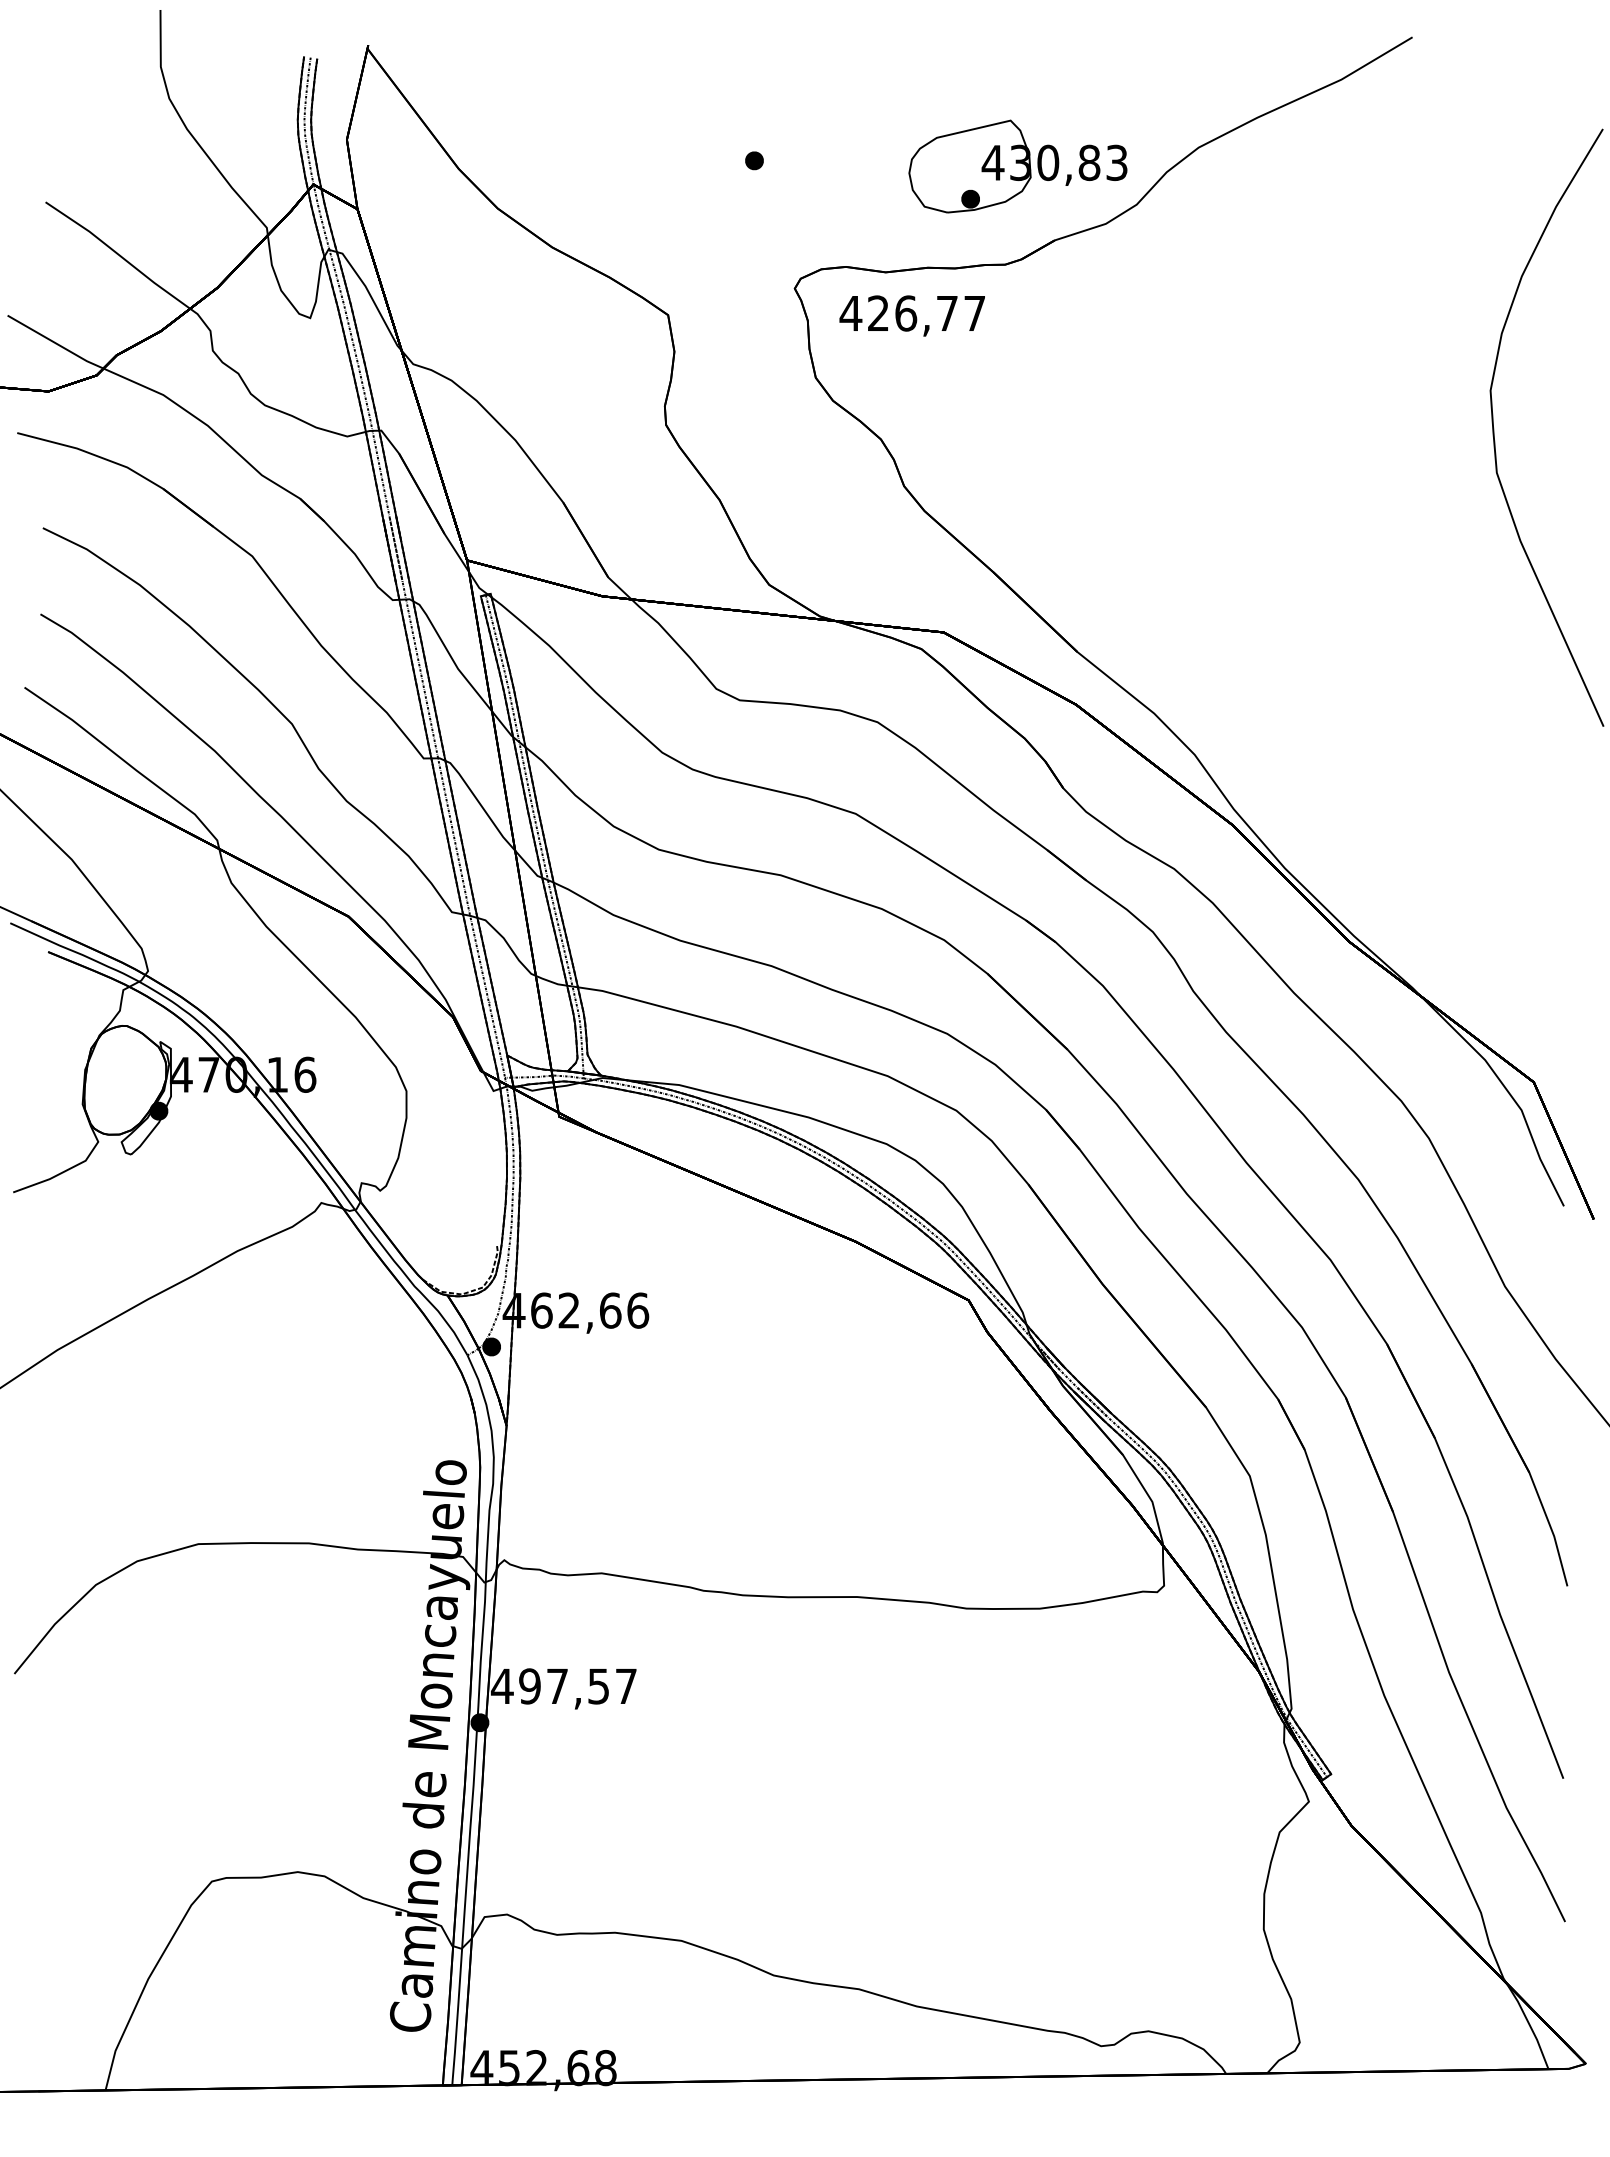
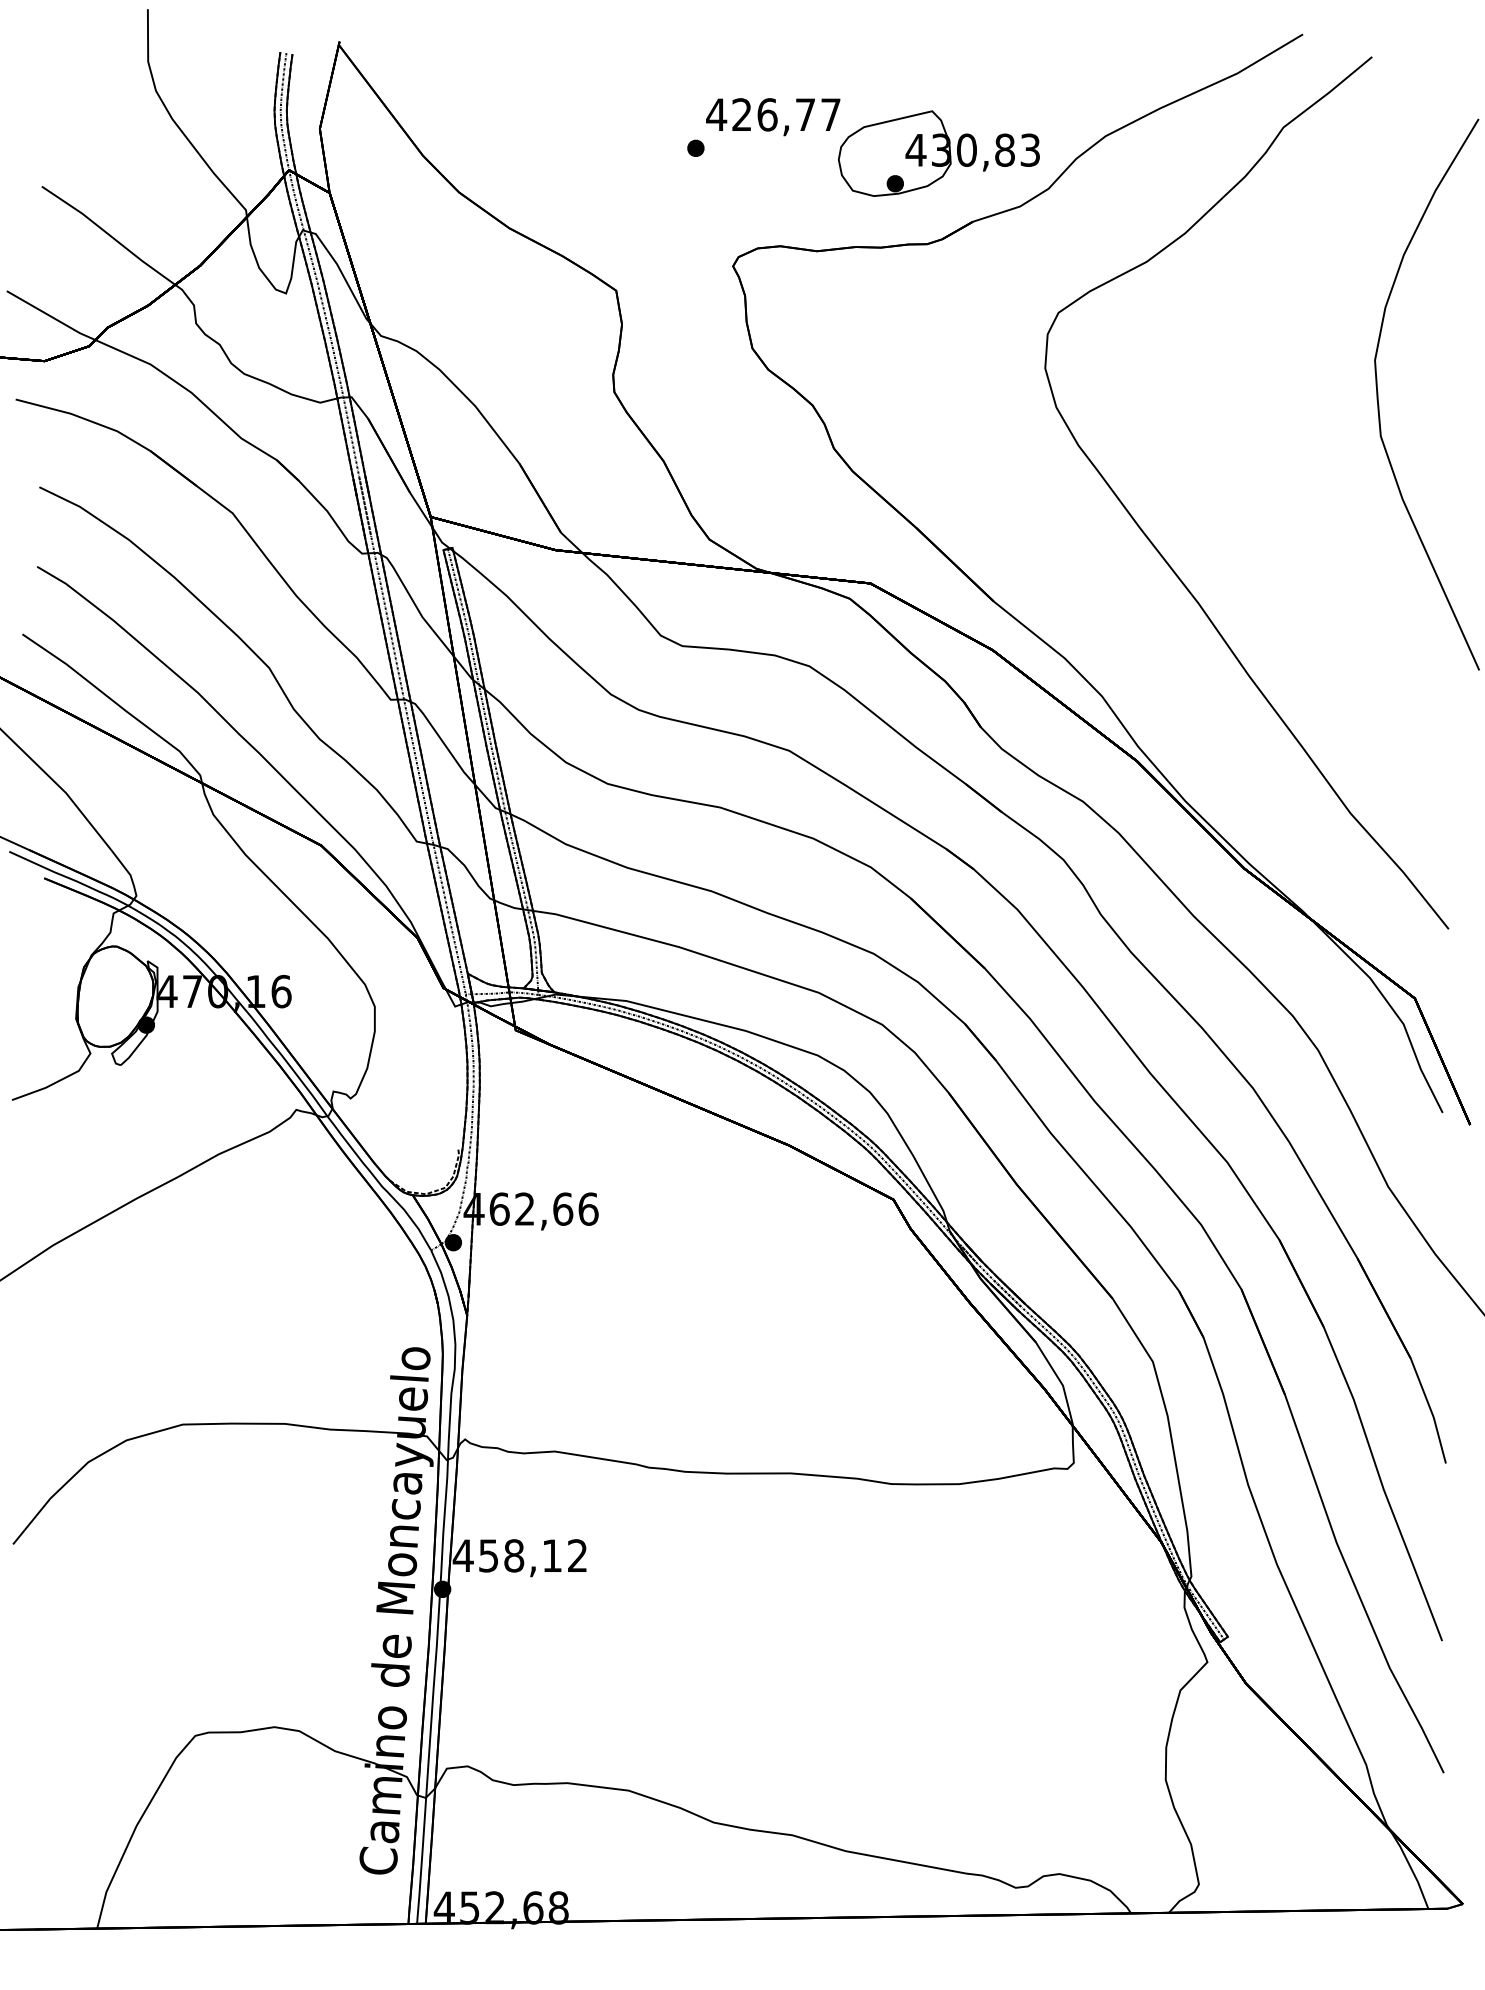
text: (911, 315) -> (772, 116), moved
curve: (1261, 603) -> (1163, 556), added
text: (577, 1686) -> (532, 1555), 497,57 -> 458,12

